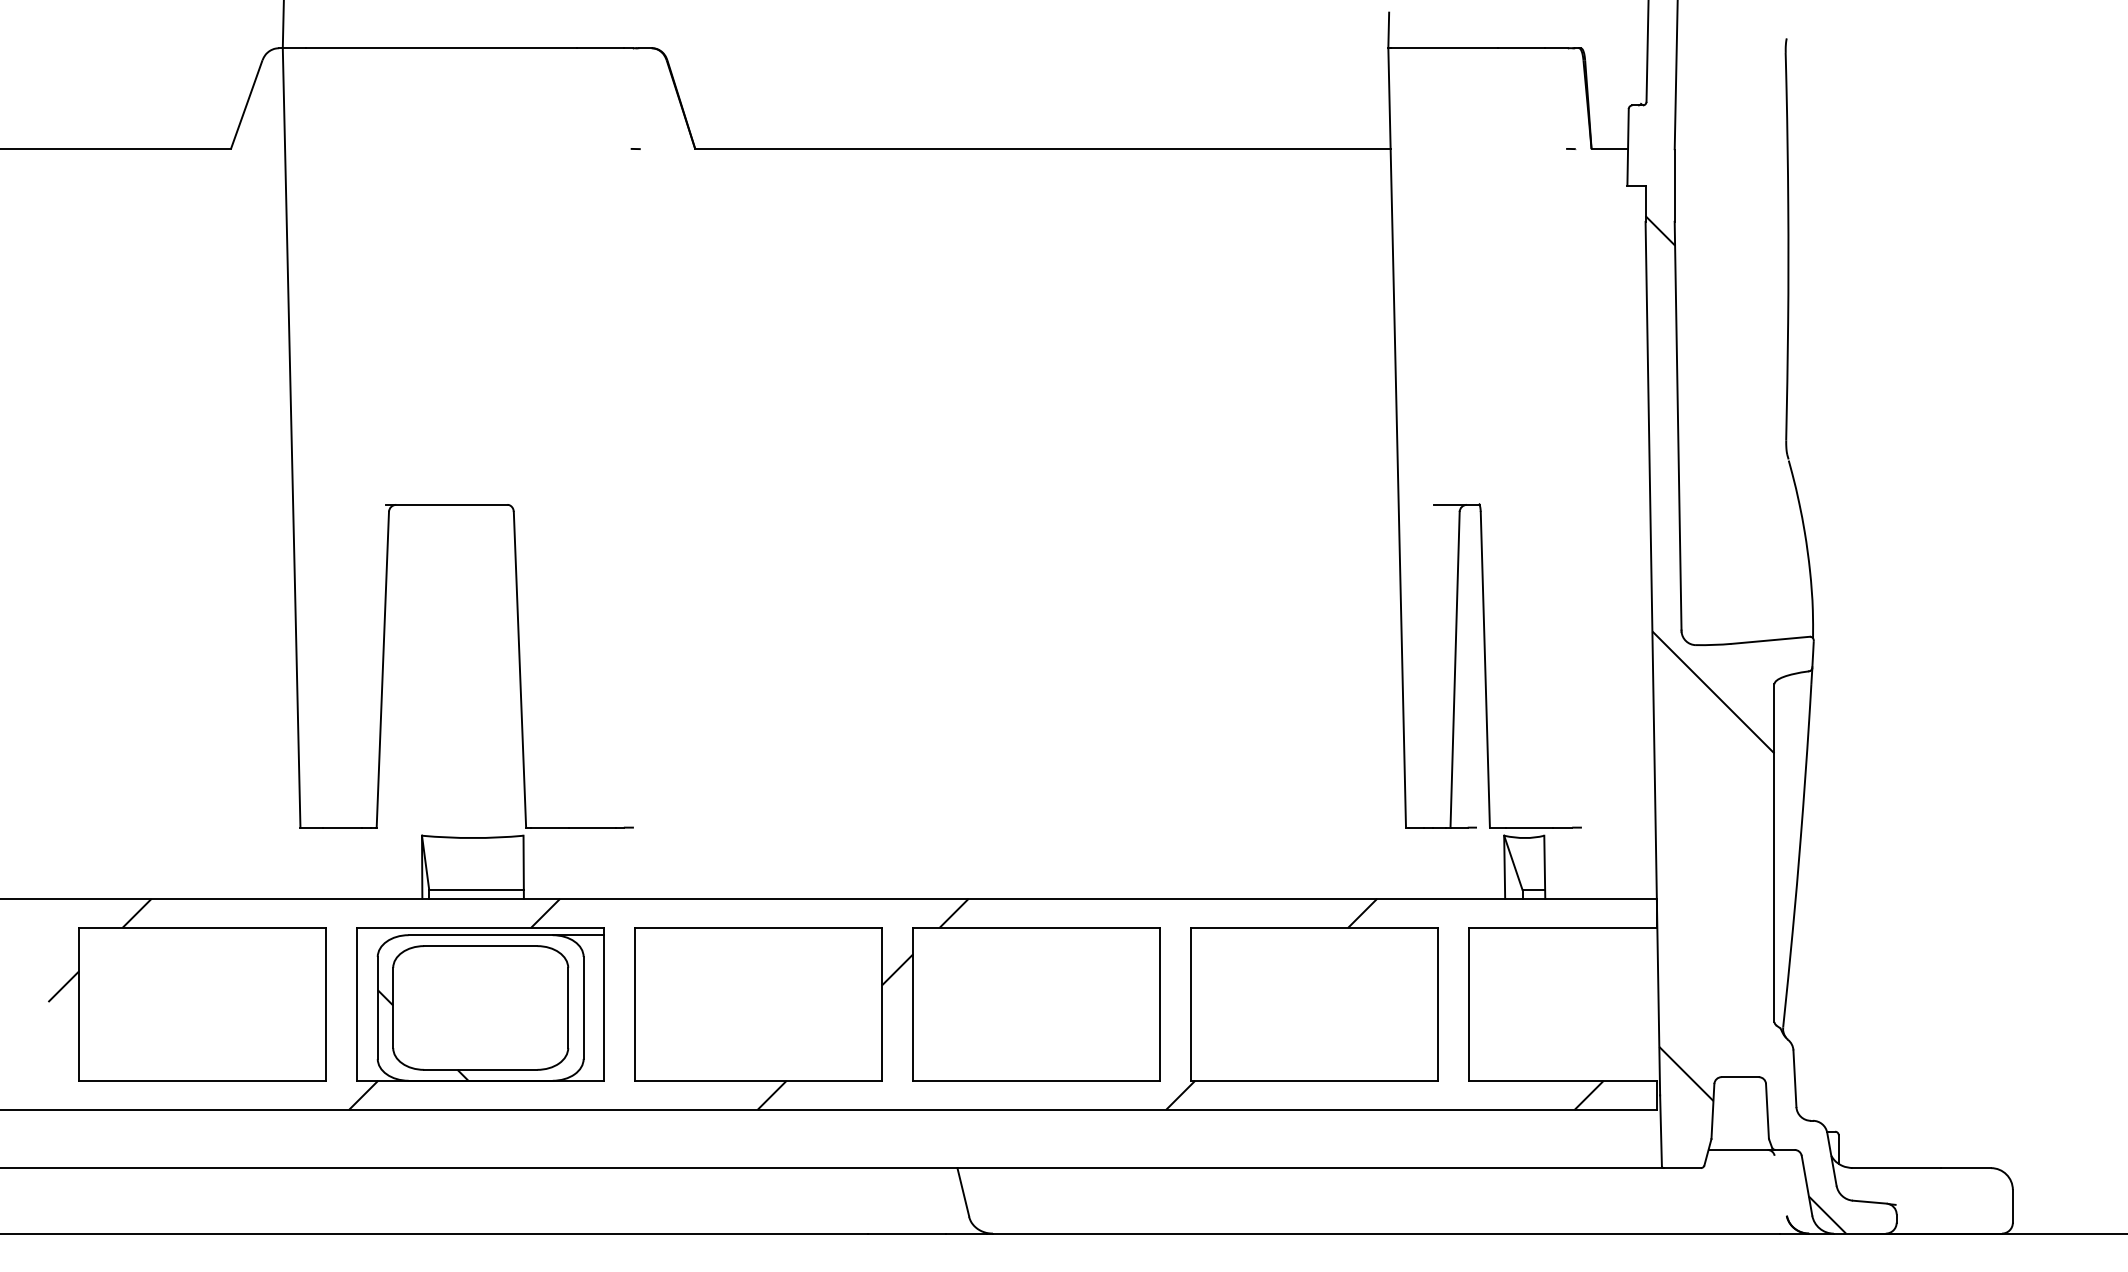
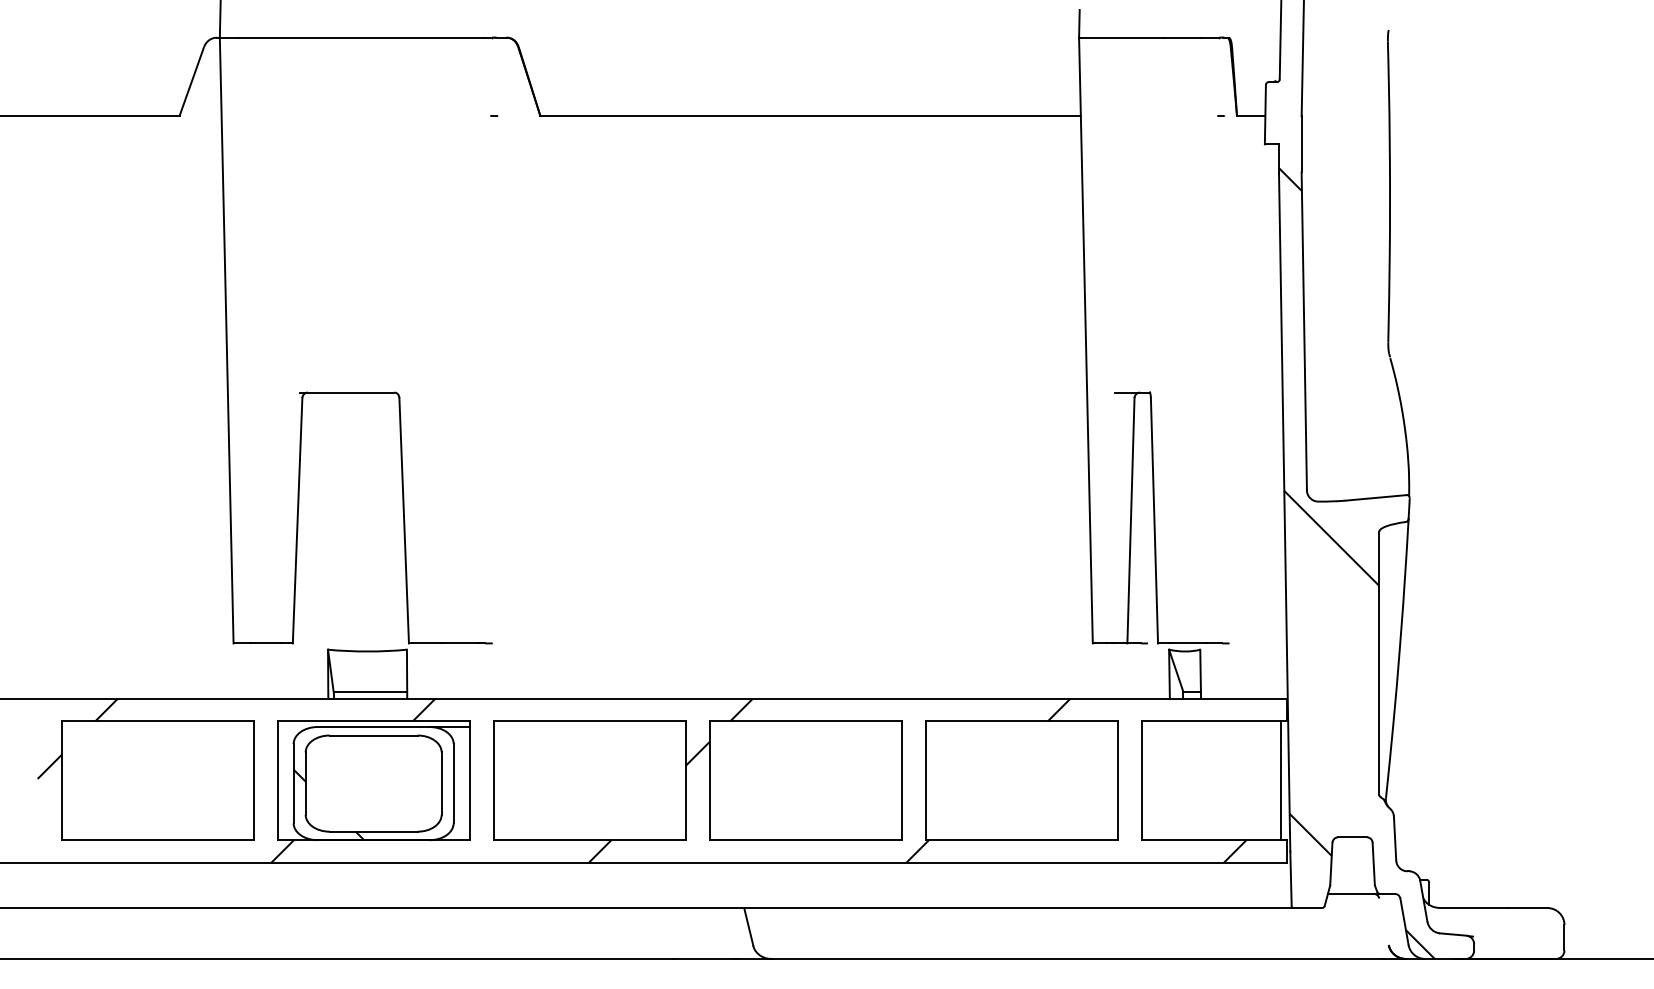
line: (1647, 1003) -> (1280, 780), added

